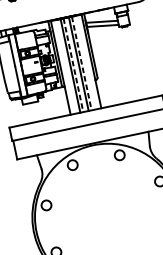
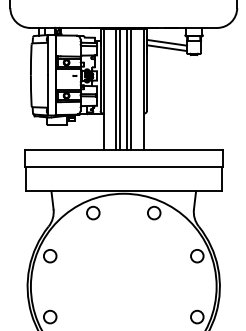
line: (82, 63) -> (131, 89), dashed -> solid
line: (73, 65) -> (120, 89), dashed -> solid

